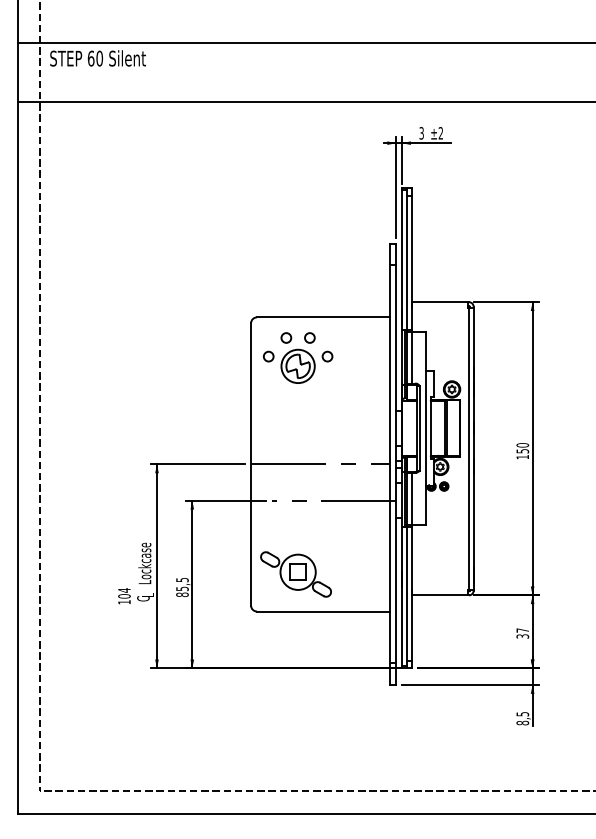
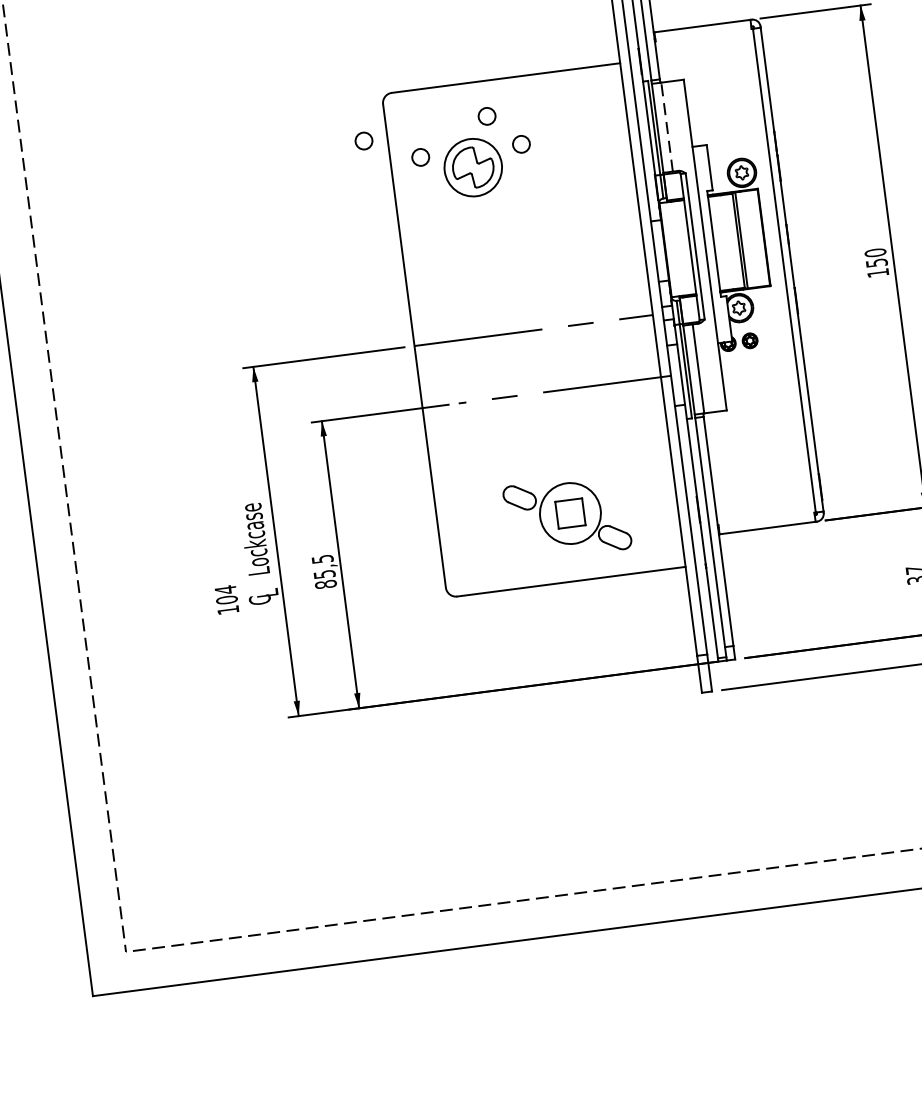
circle: (286, 337) -> (364, 140), moved
line: (412, 357) -> (667, 126), solid -> dashed
part: (295, 574) -> (566, 517), moved

